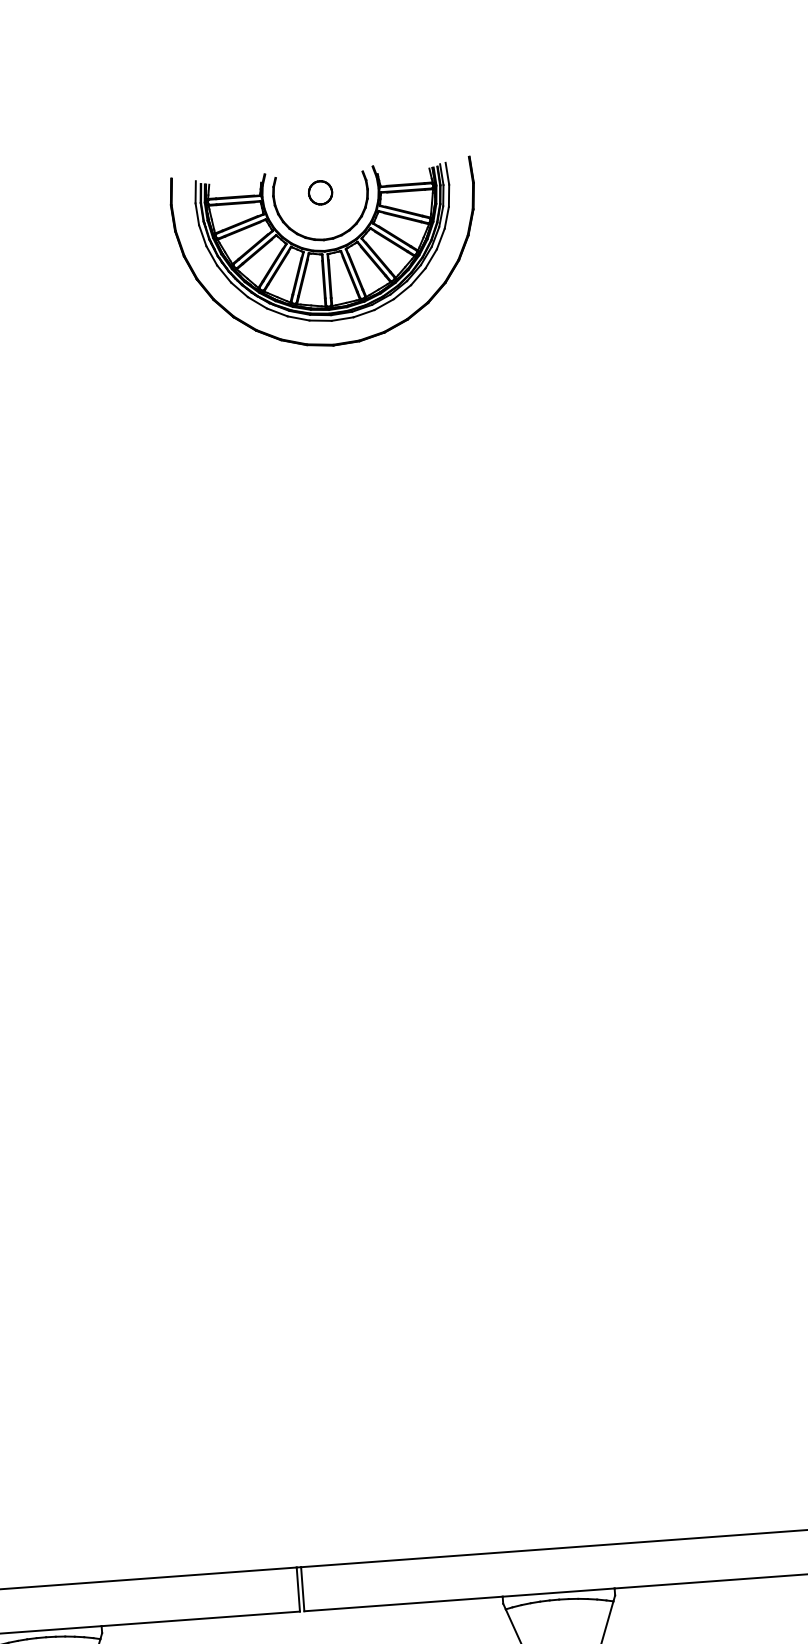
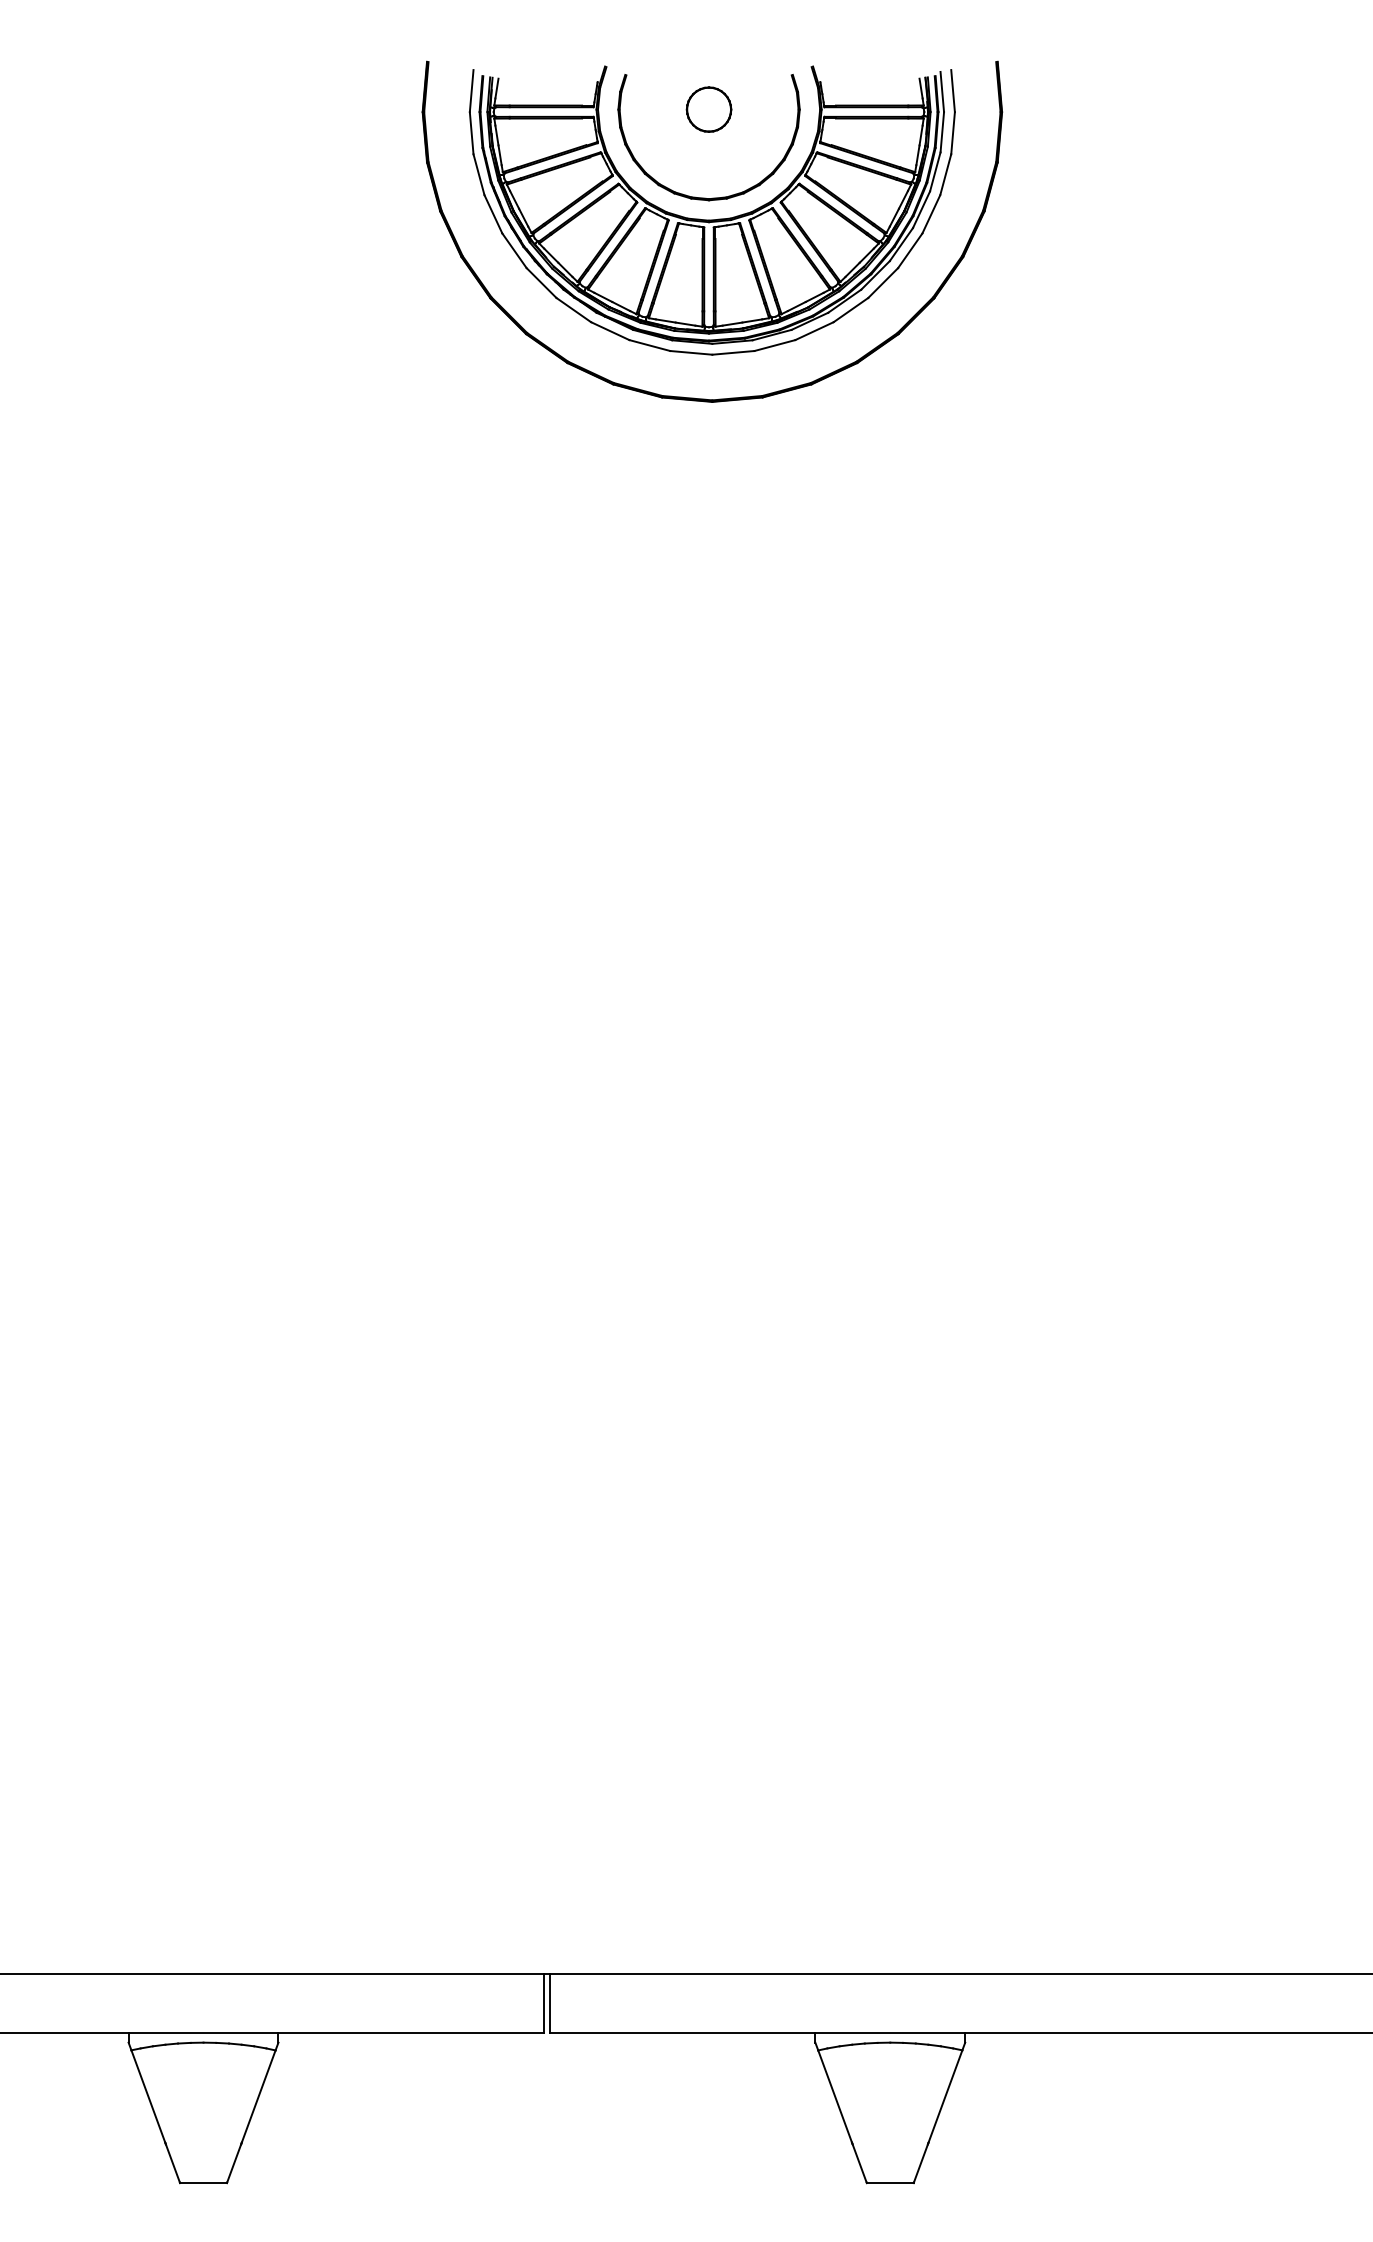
part: (327, 256) -> (712, 231), size x1.43

